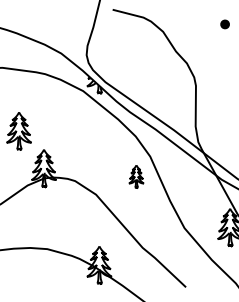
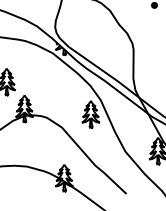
part: (136, 176) -> (90, 114), size x1.67

